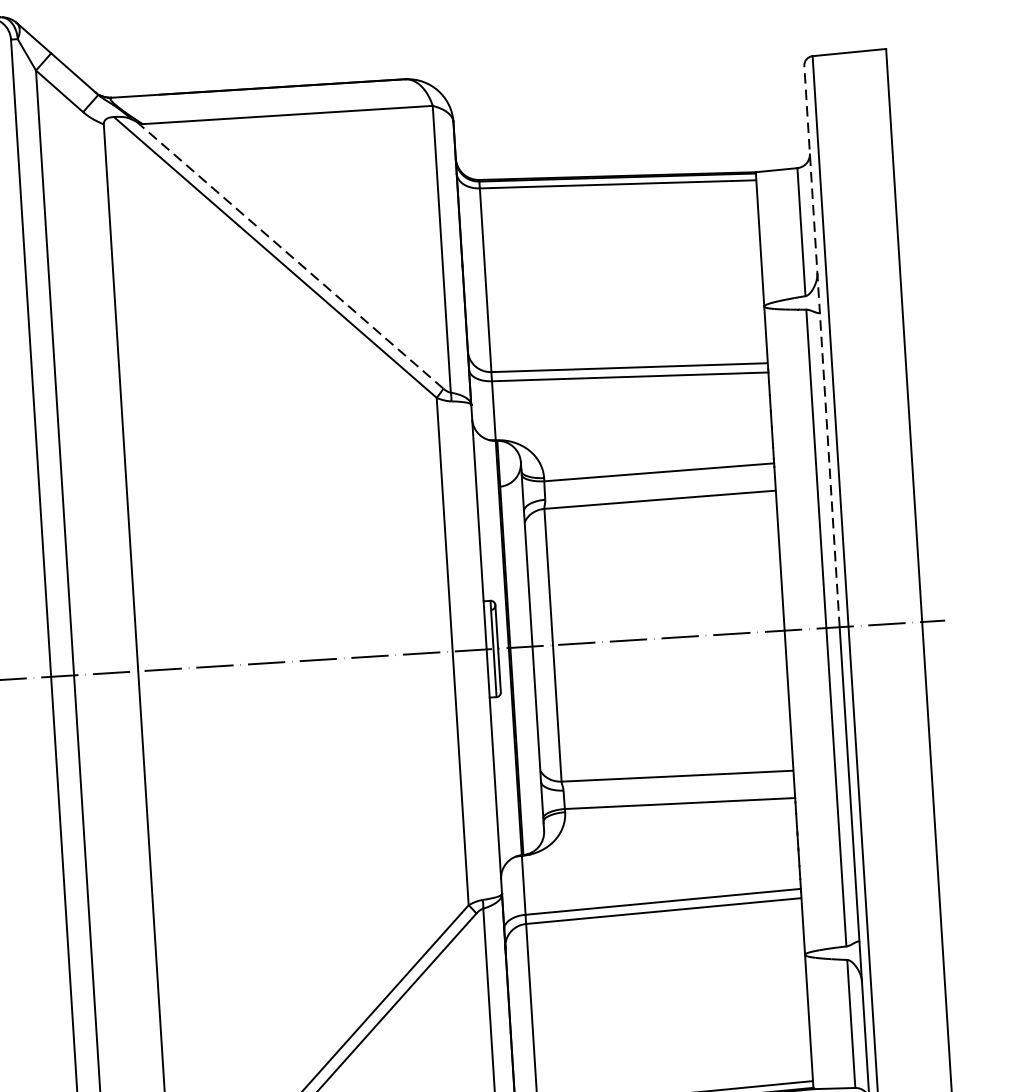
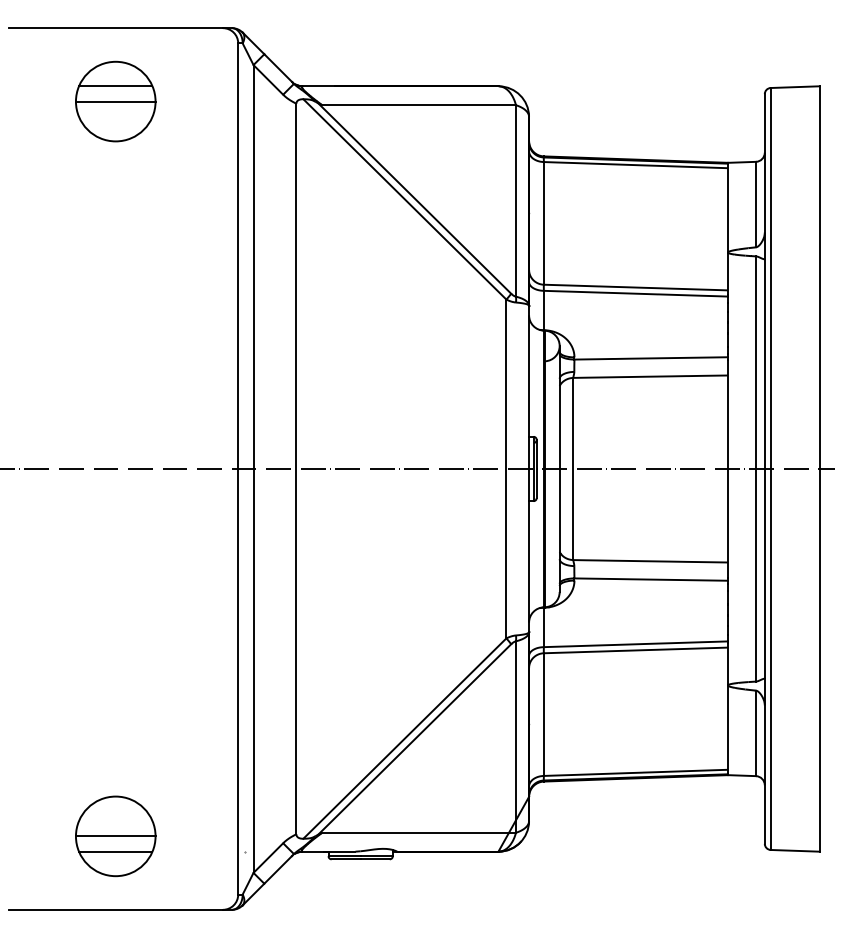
line: (289, 255) -> (414, 198), dashed -> solid
line: (821, 346) -> (764, 281), dashed -> solid

